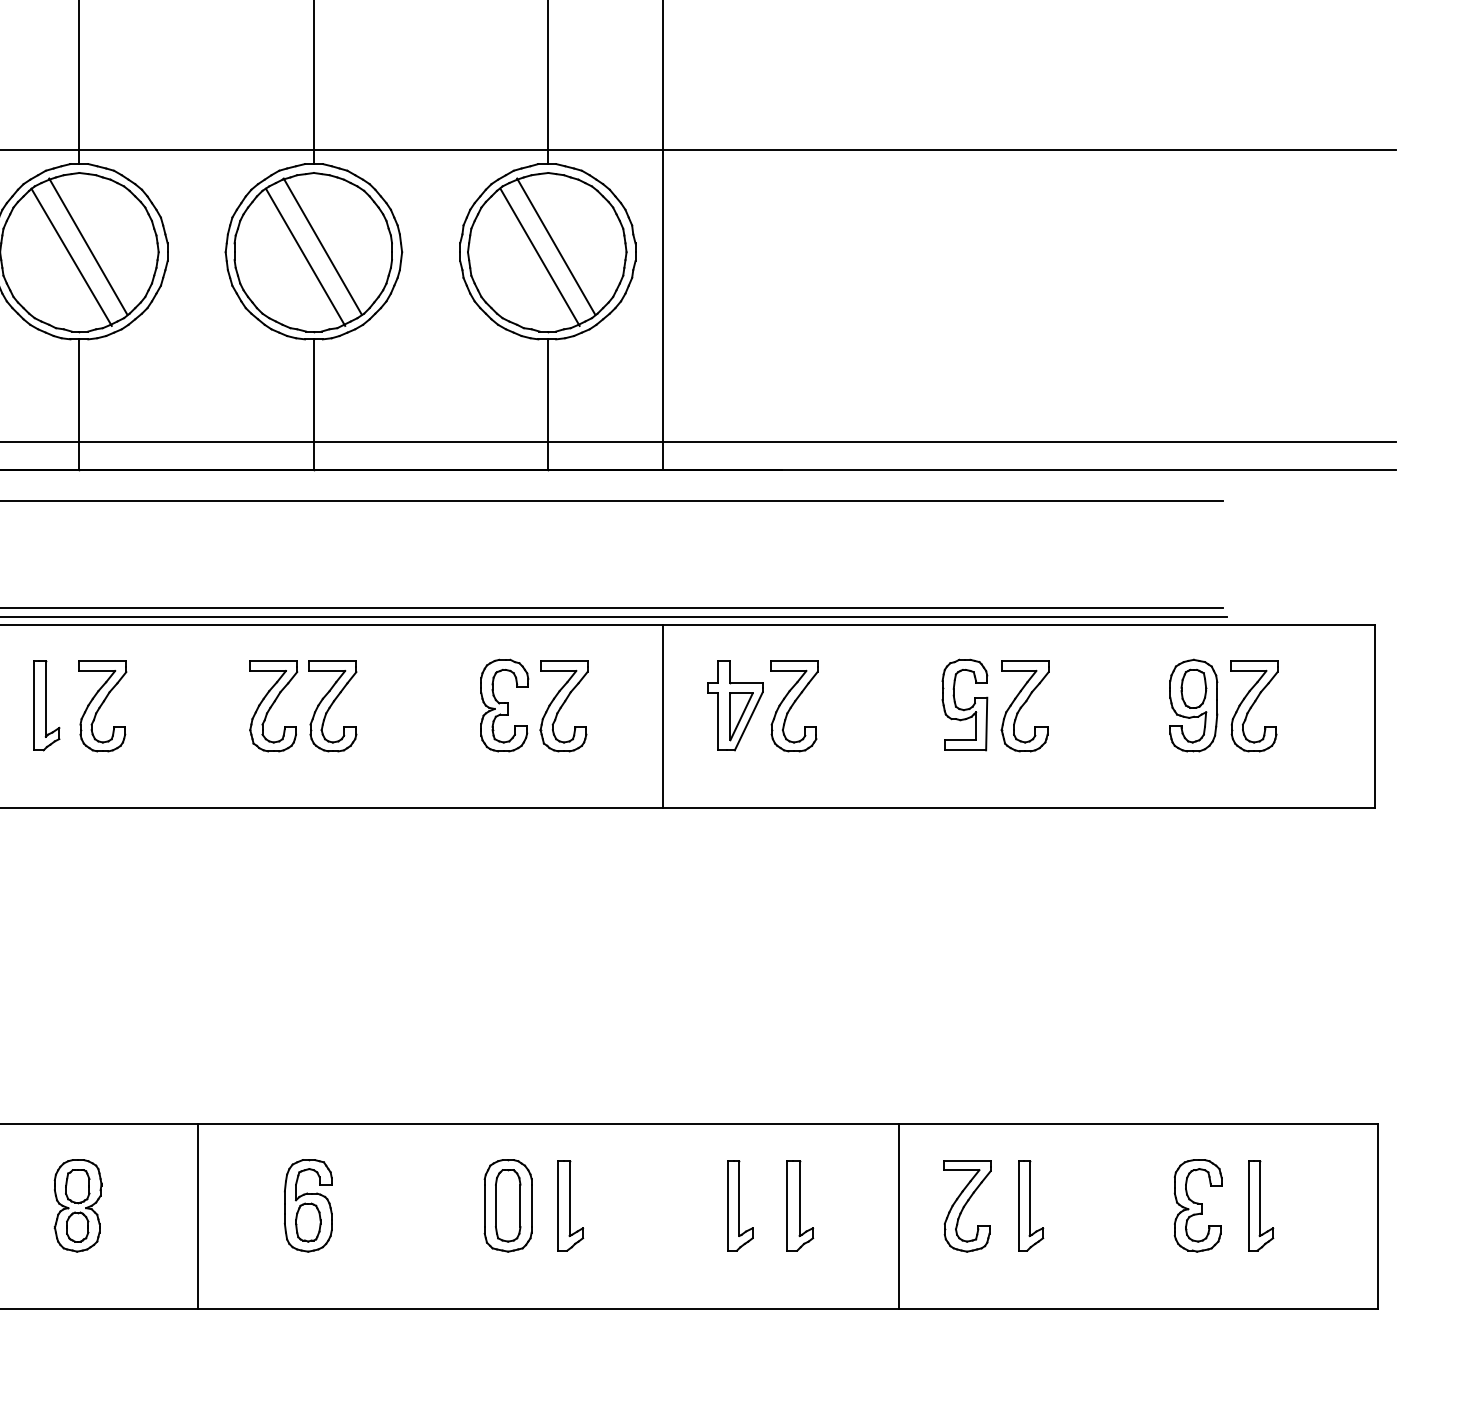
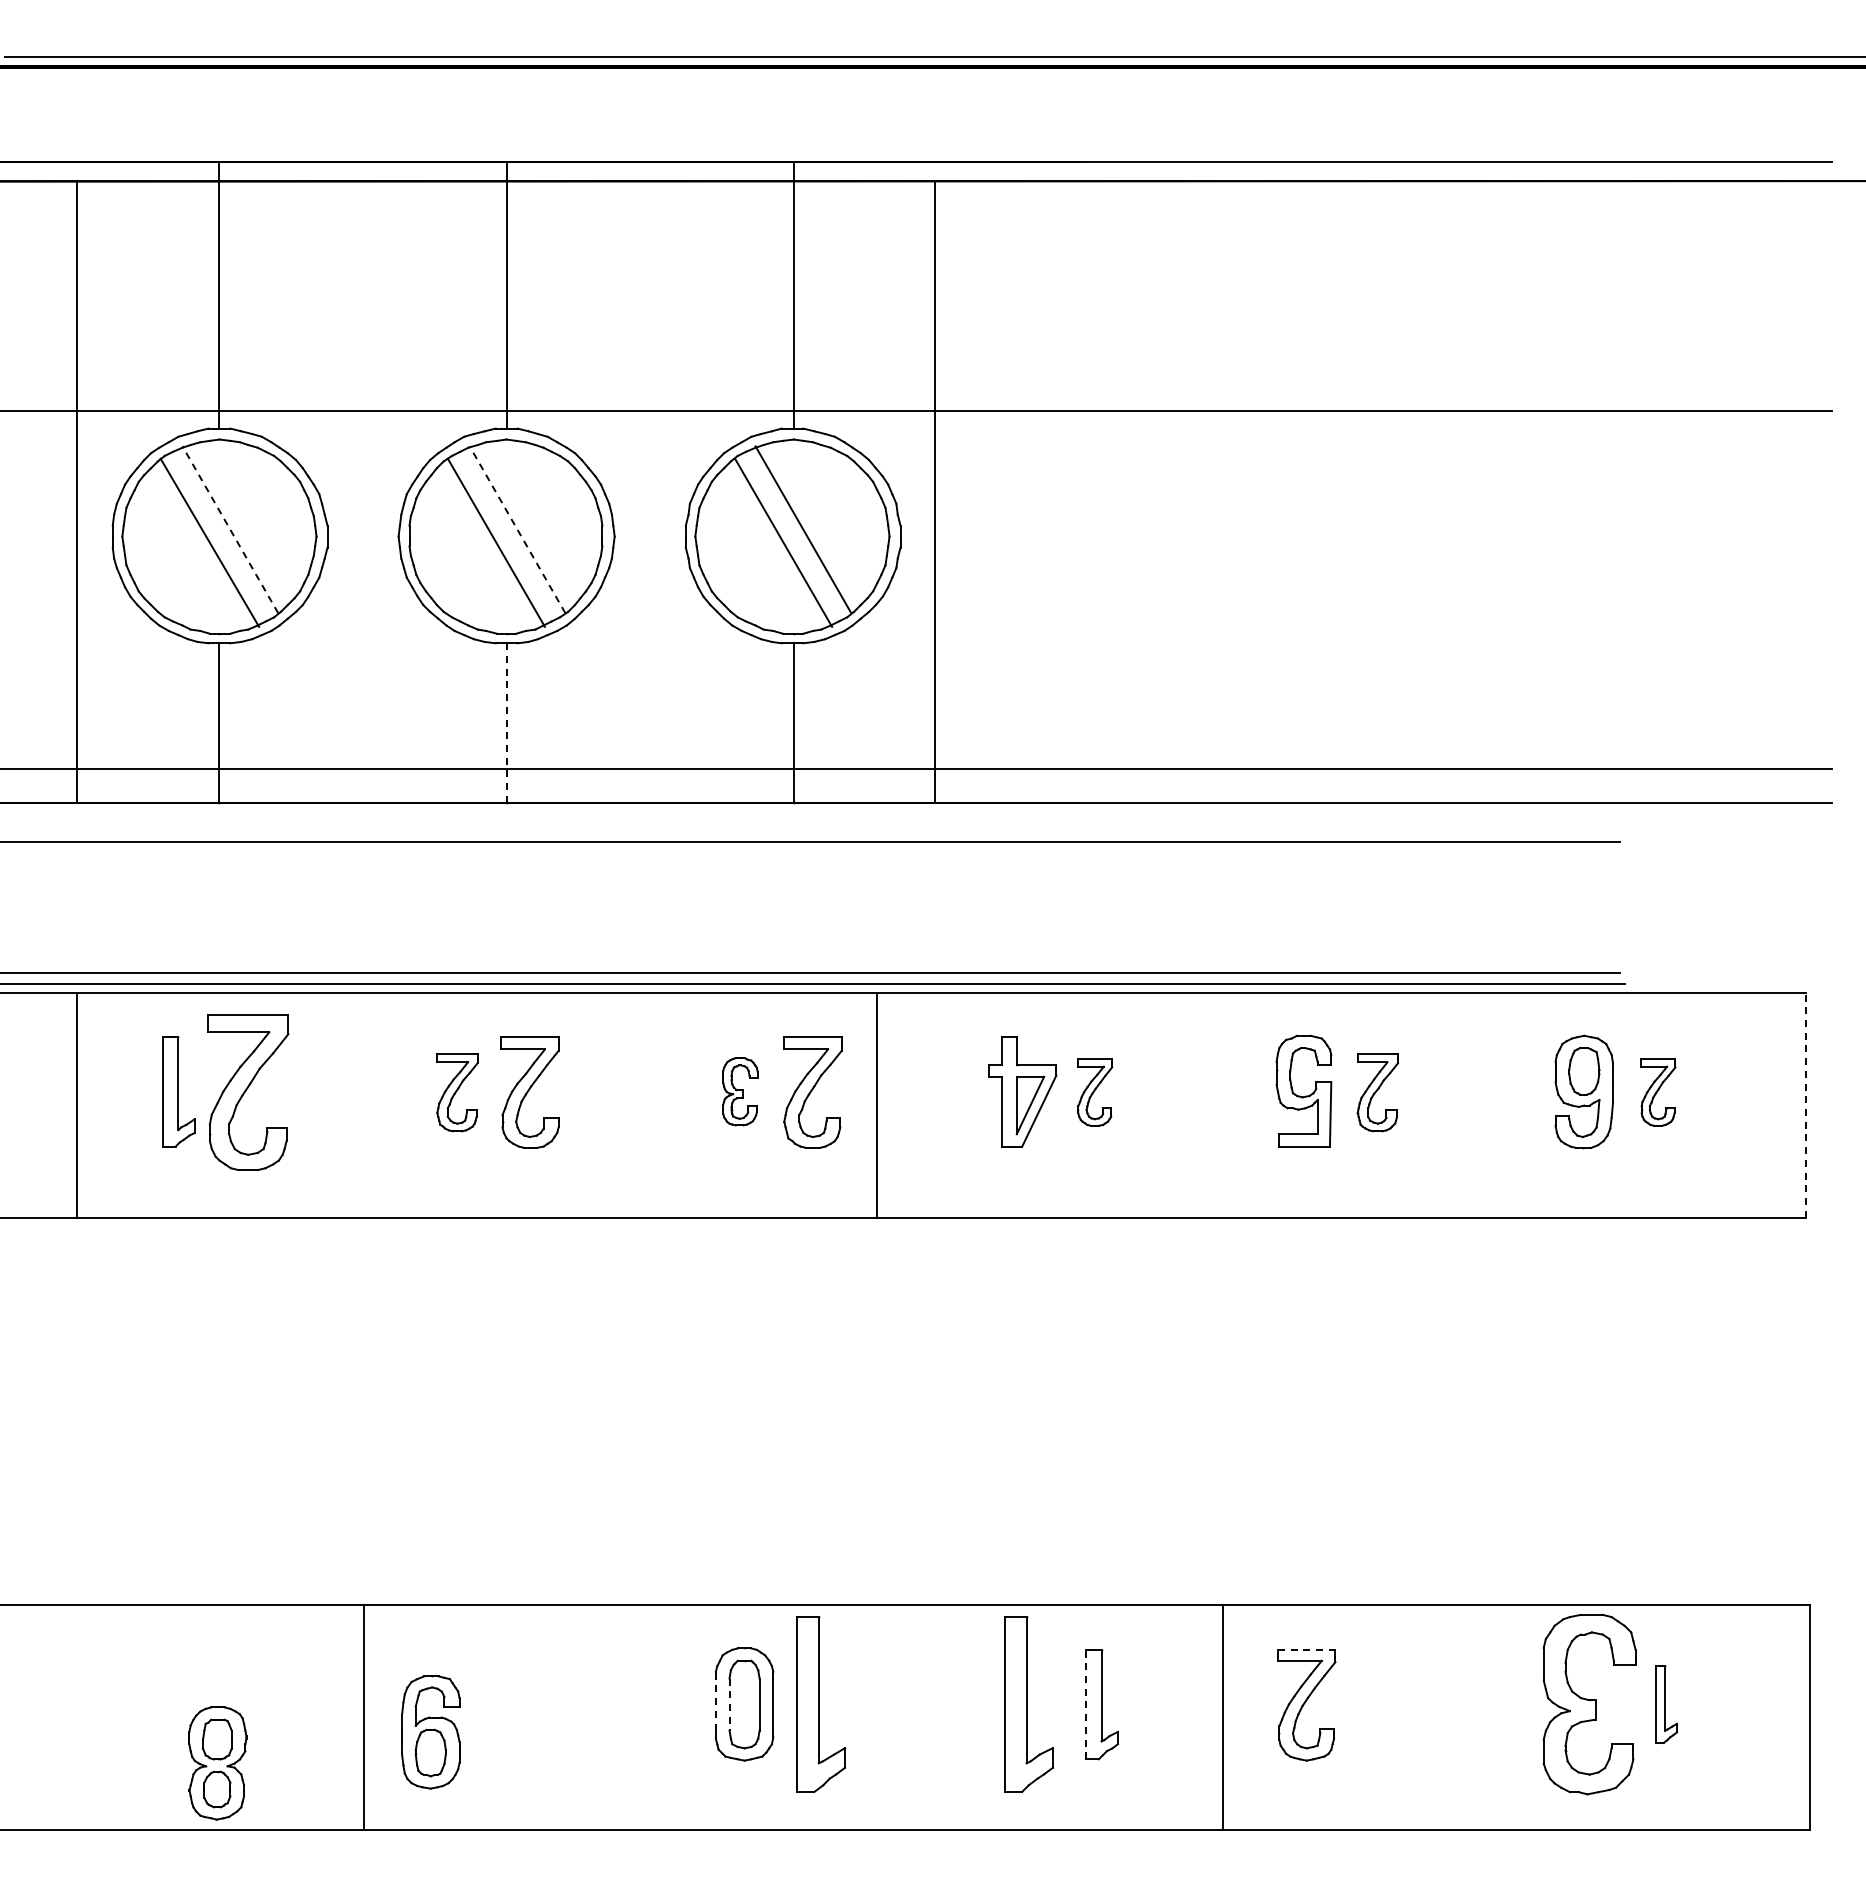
line: (88, 246) -> (230, 529), solid -> dashed
line: (322, 246) -> (517, 529), solid -> dashed
line: (313, 404) -> (506, 723), solid -> dashed
part: (504, 705) -> (740, 1091), size x0.6
part: (102, 706) -> (247, 1092), size x1.4
part: (273, 706) -> (457, 1092), size x0.7
part: (793, 706) -> (1094, 1092), size x0.6
part: (1024, 706) -> (1377, 1092), size x0.7
part: (1253, 706) -> (1657, 1092), size x0.6
line: (663, 716) -> (876, 1105), moved
line: (1374, 716) -> (1805, 1105), solid -> dashed
line: (966, 1160) -> (1306, 1649), solid -> dashed
part: (77, 1205) -> (217, 1763), moved
part: (308, 1205) -> (430, 1732), moved
line: (484, 1205) -> (715, 1704), solid -> dashed
part: (570, 1205) -> (821, 1704), size x1.6
part: (740, 1205) -> (1029, 1704), size x1.6
line: (787, 1205) -> (1086, 1704), solid -> dashed
part: (1030, 1205) -> (1384, 1704), removed
part: (1198, 1205) -> (1589, 1704), size x1.6
part: (1260, 1205) -> (1666, 1704), size x0.7
line: (495, 1206) -> (729, 1705), solid -> dashed

